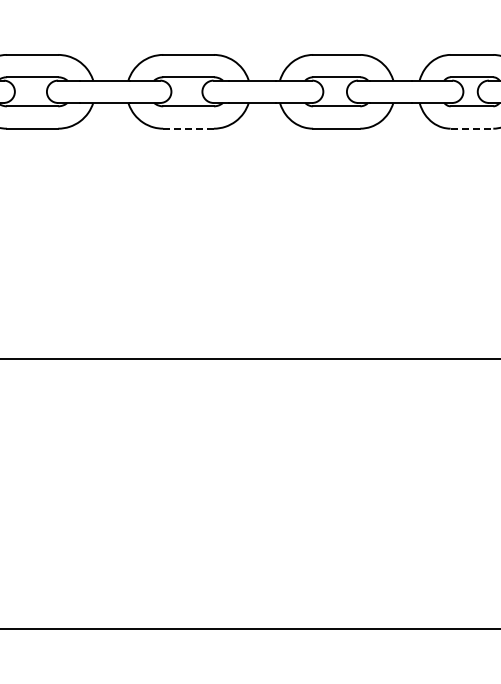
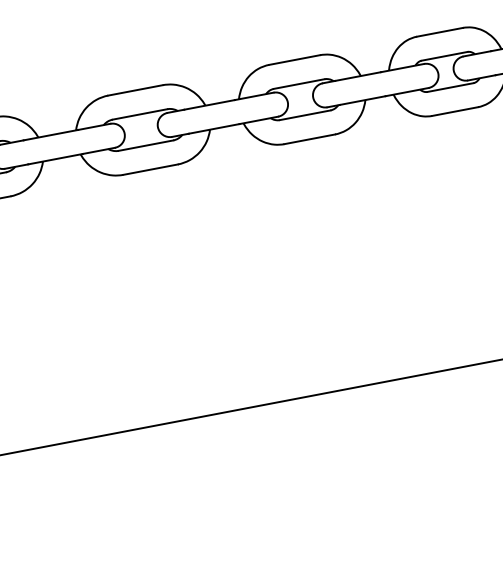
line: (189, 128) -> (151, 169), dashed -> solid
line: (472, 128) -> (455, 111), dashed -> solid

